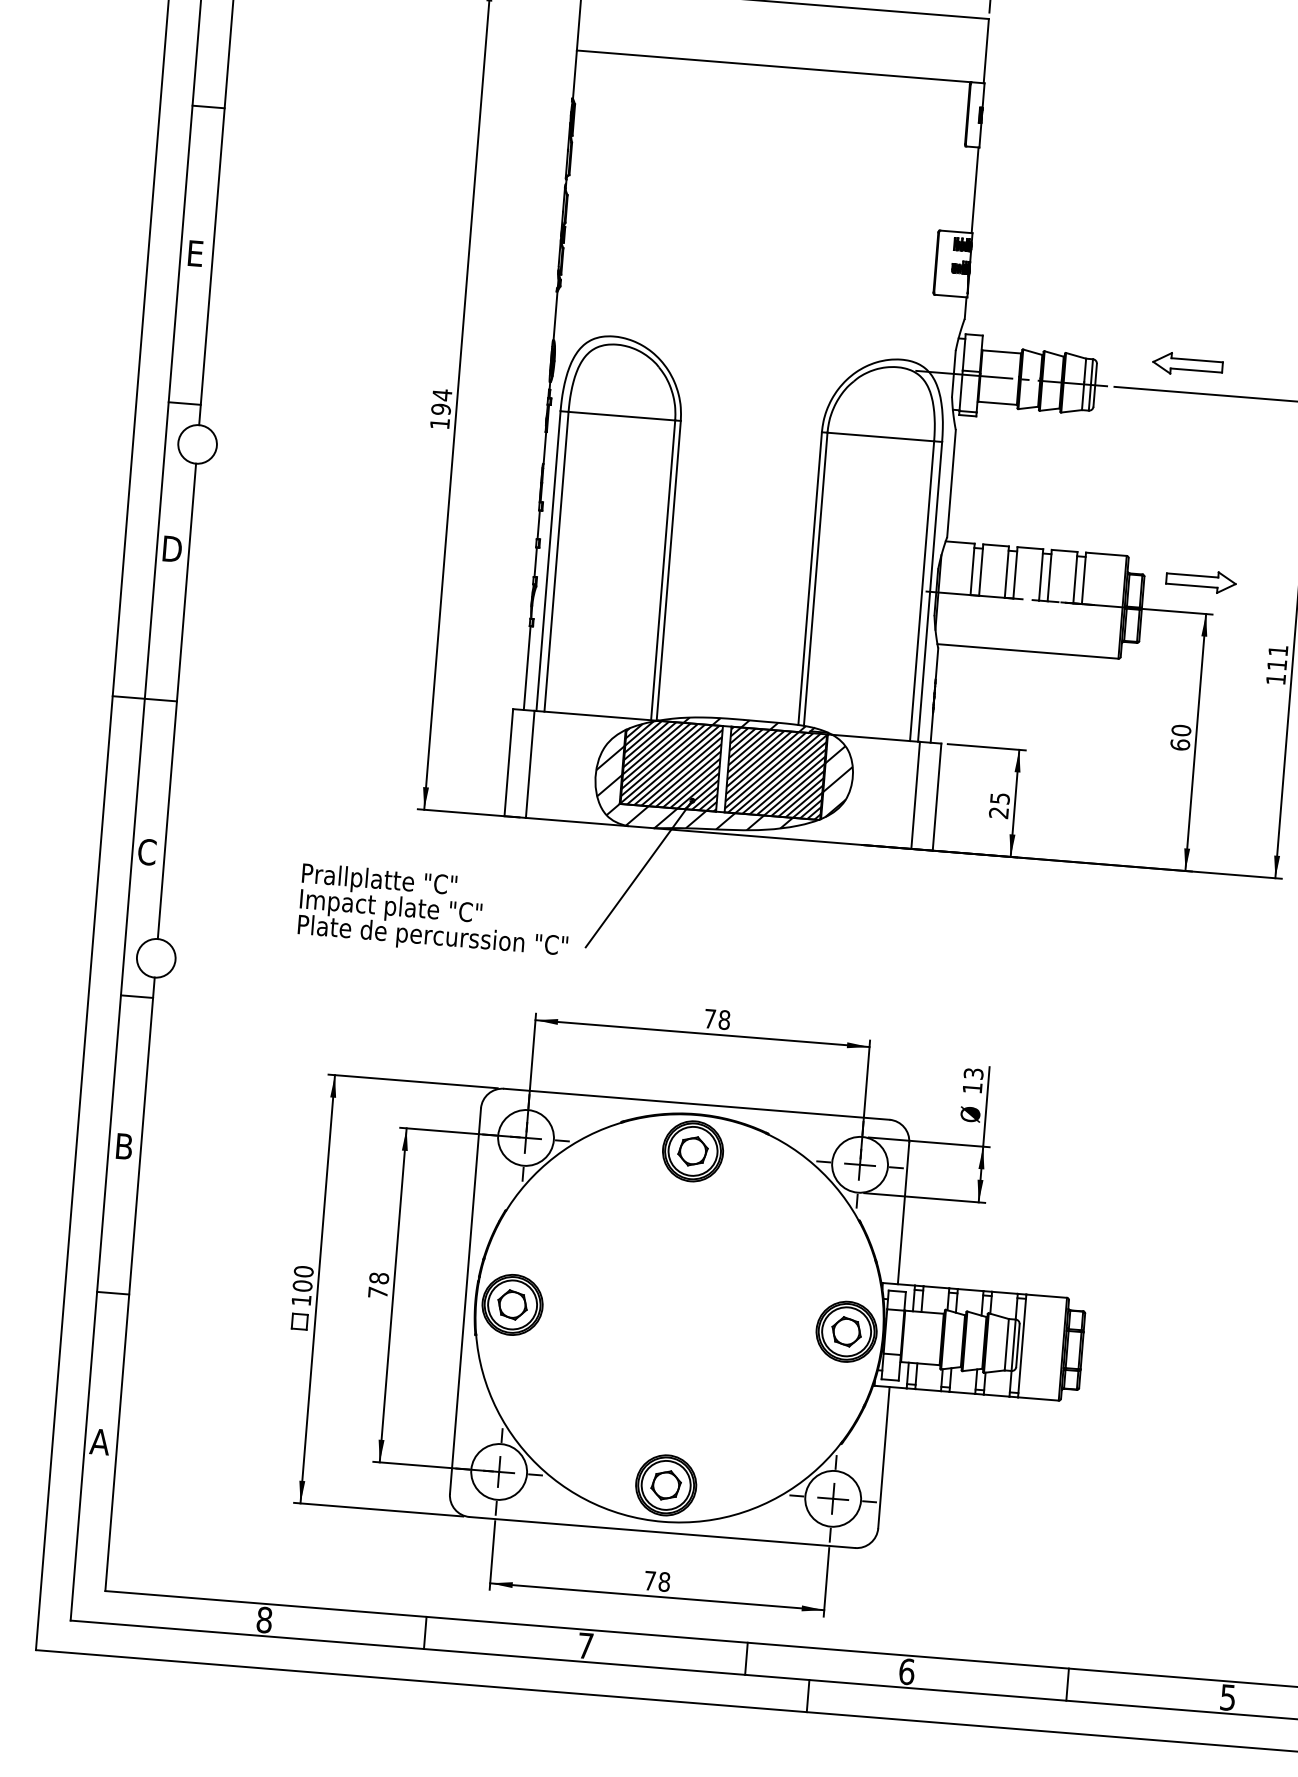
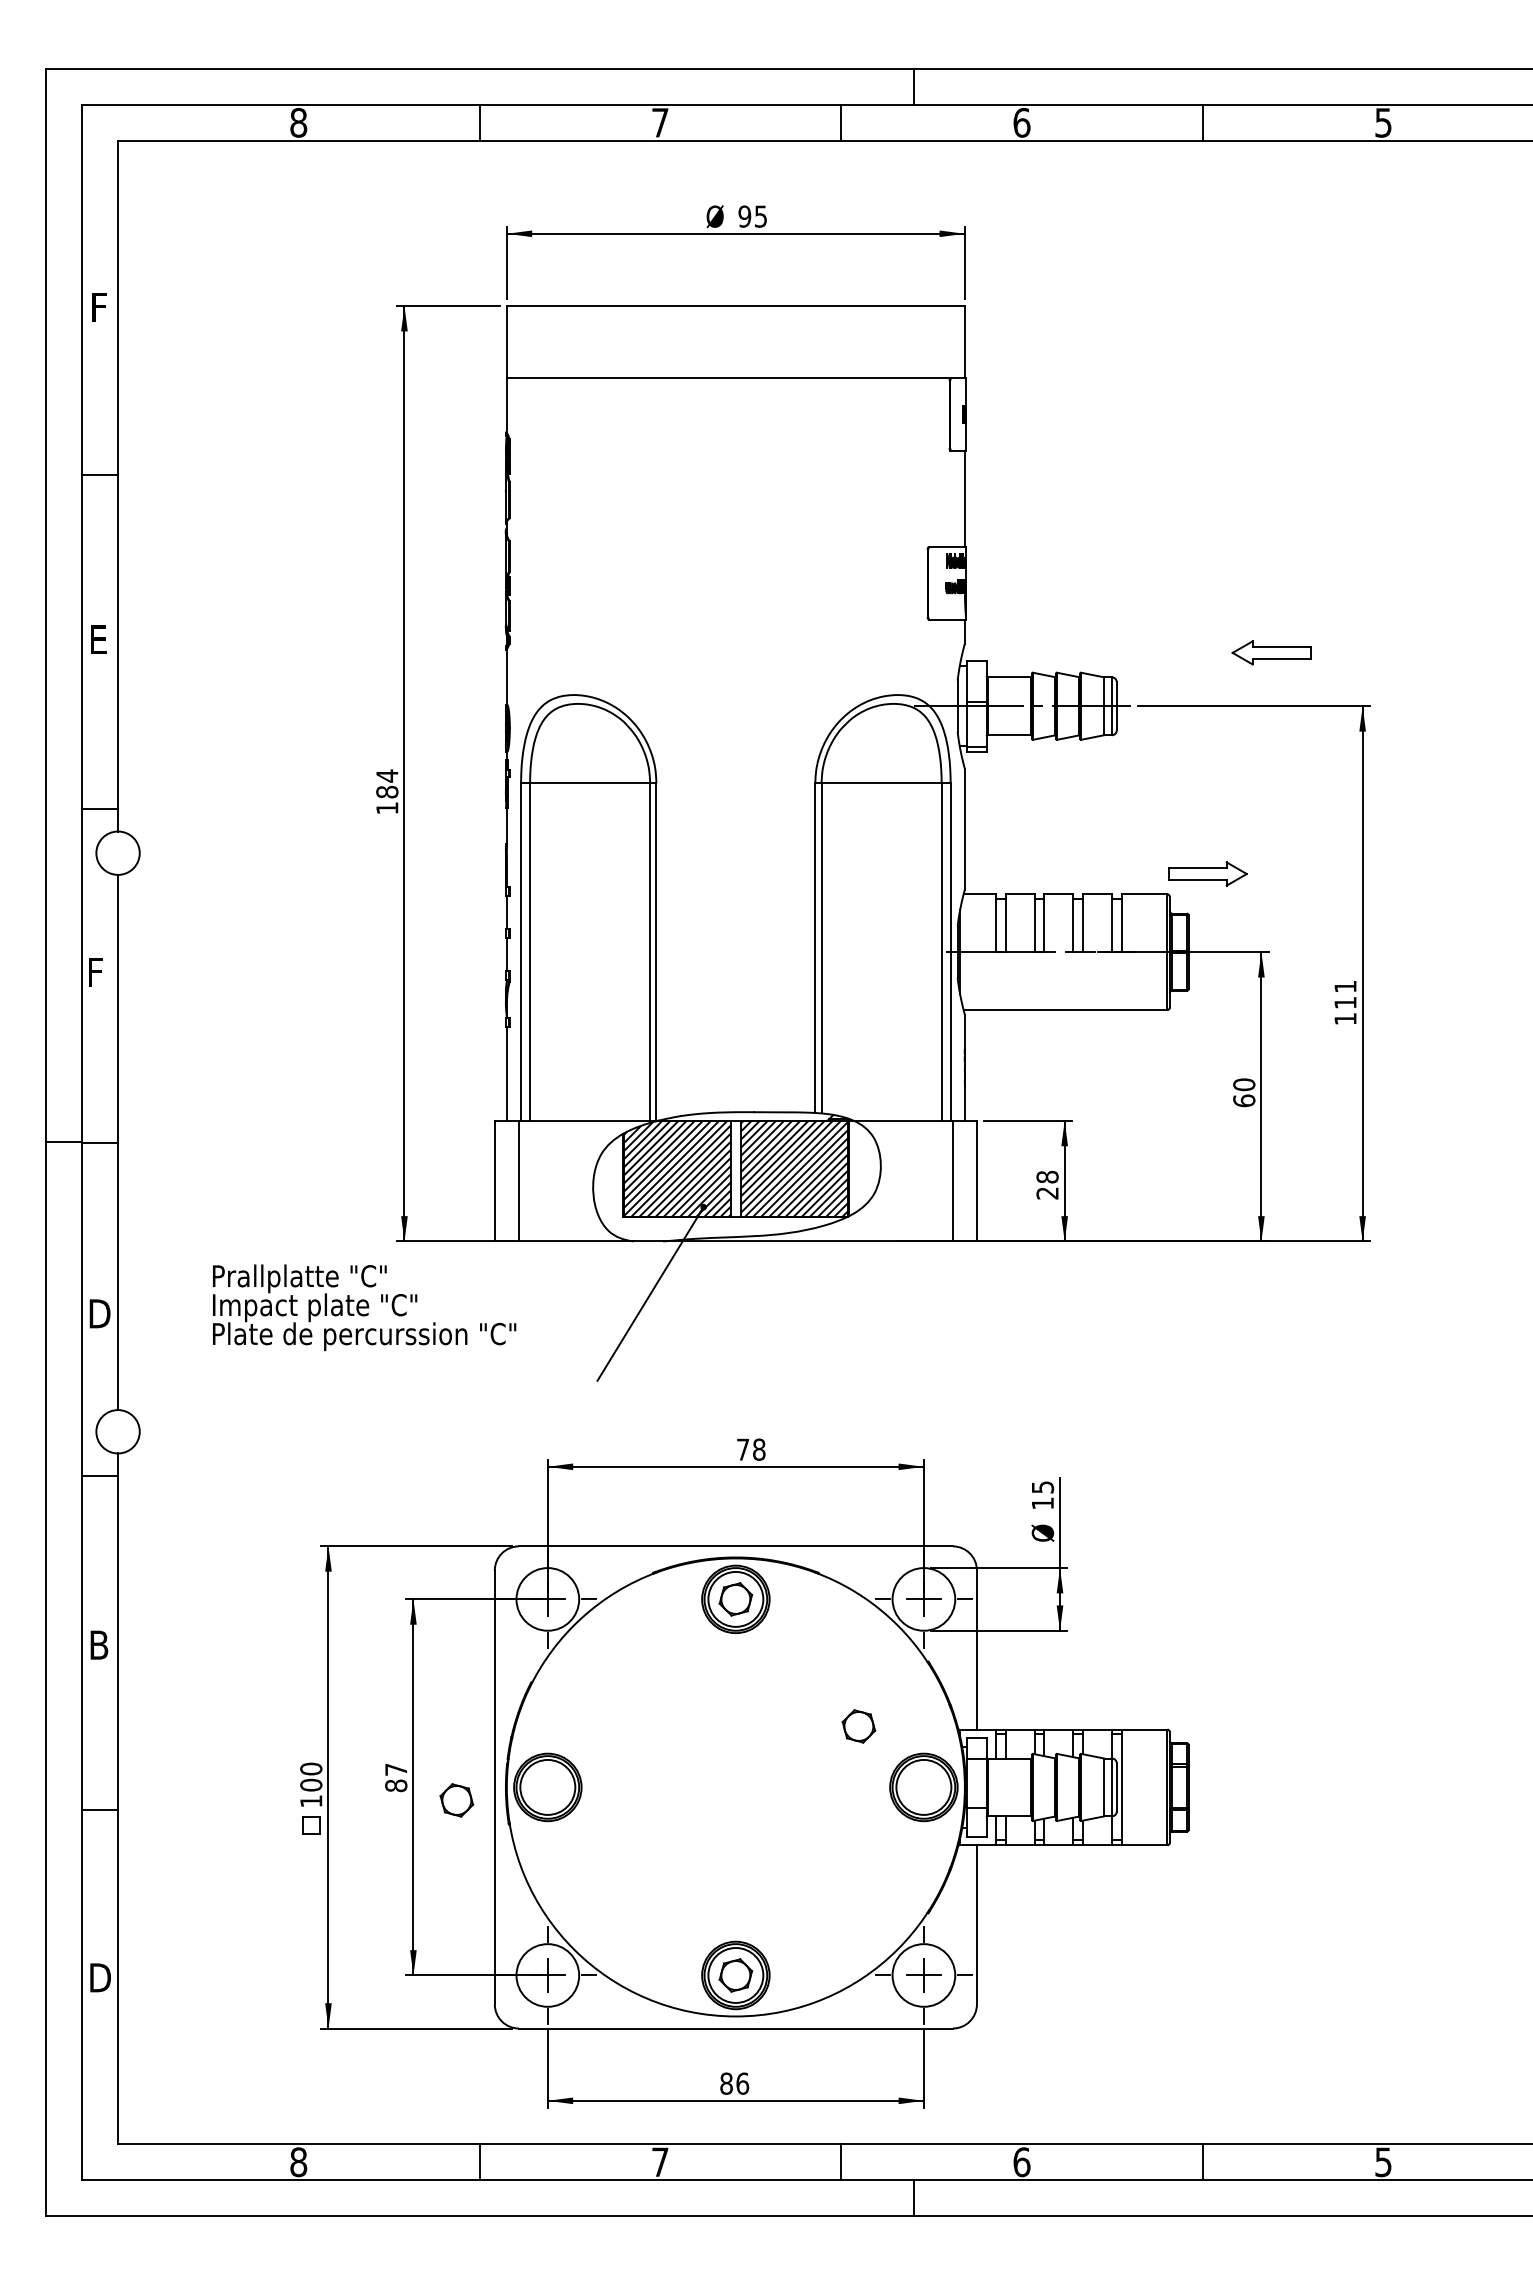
part: (1187, 364) -> (1271, 652), moved
text: (441, 408) -> (387, 791), 194 -> 184
text: (172, 549) -> (99, 972), D -> F
part: (1200, 580) -> (1207, 873), moved
hatch: (744, 723) -> (754, 1116), removed
hatch: (836, 781) -> (863, 1172), removed
hatch: (694, 791) -> (705, 1196), removed
text: (1000, 798) -> (1047, 1176), 25 -> 28
text: (148, 851) -> (99, 1313), C -> D
text: (434, 911) -> (364, 1307), moved
text: (973, 1073) -> (1042, 1486), 13 -> 15
text: (378, 1285) -> (396, 1777), 78 -> 87
part: (512, 1304) -> (456, 1800), moved
part: (846, 1331) -> (858, 1726), moved
text: (99, 1441) -> (98, 1977), A -> D
text: (657, 1581) -> (734, 2083), 78 -> 86

